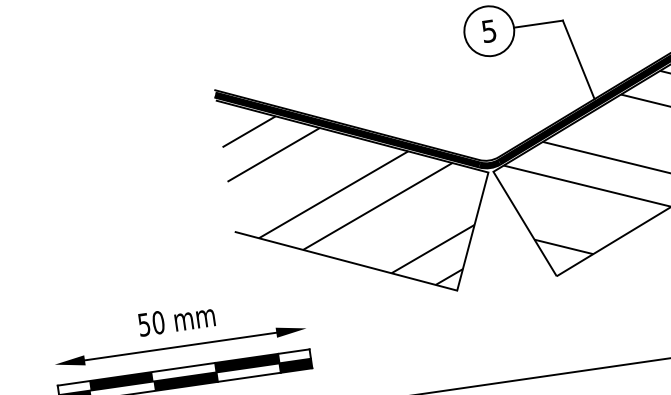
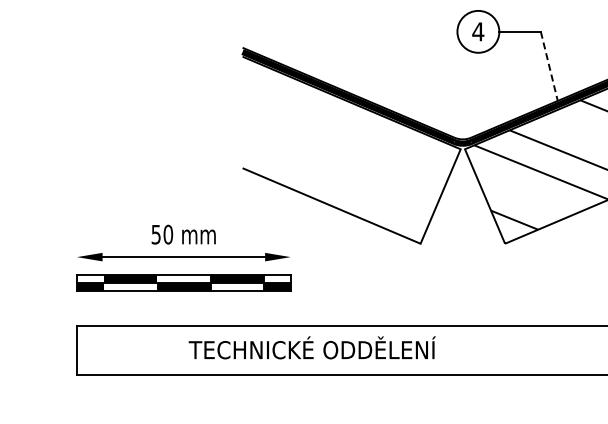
text: (489, 30) -> (478, 31), 5 -> 4
line: (578, 59) -> (549, 66), solid -> dashed
hatch: (350, 201) -> (342, 156), removed

